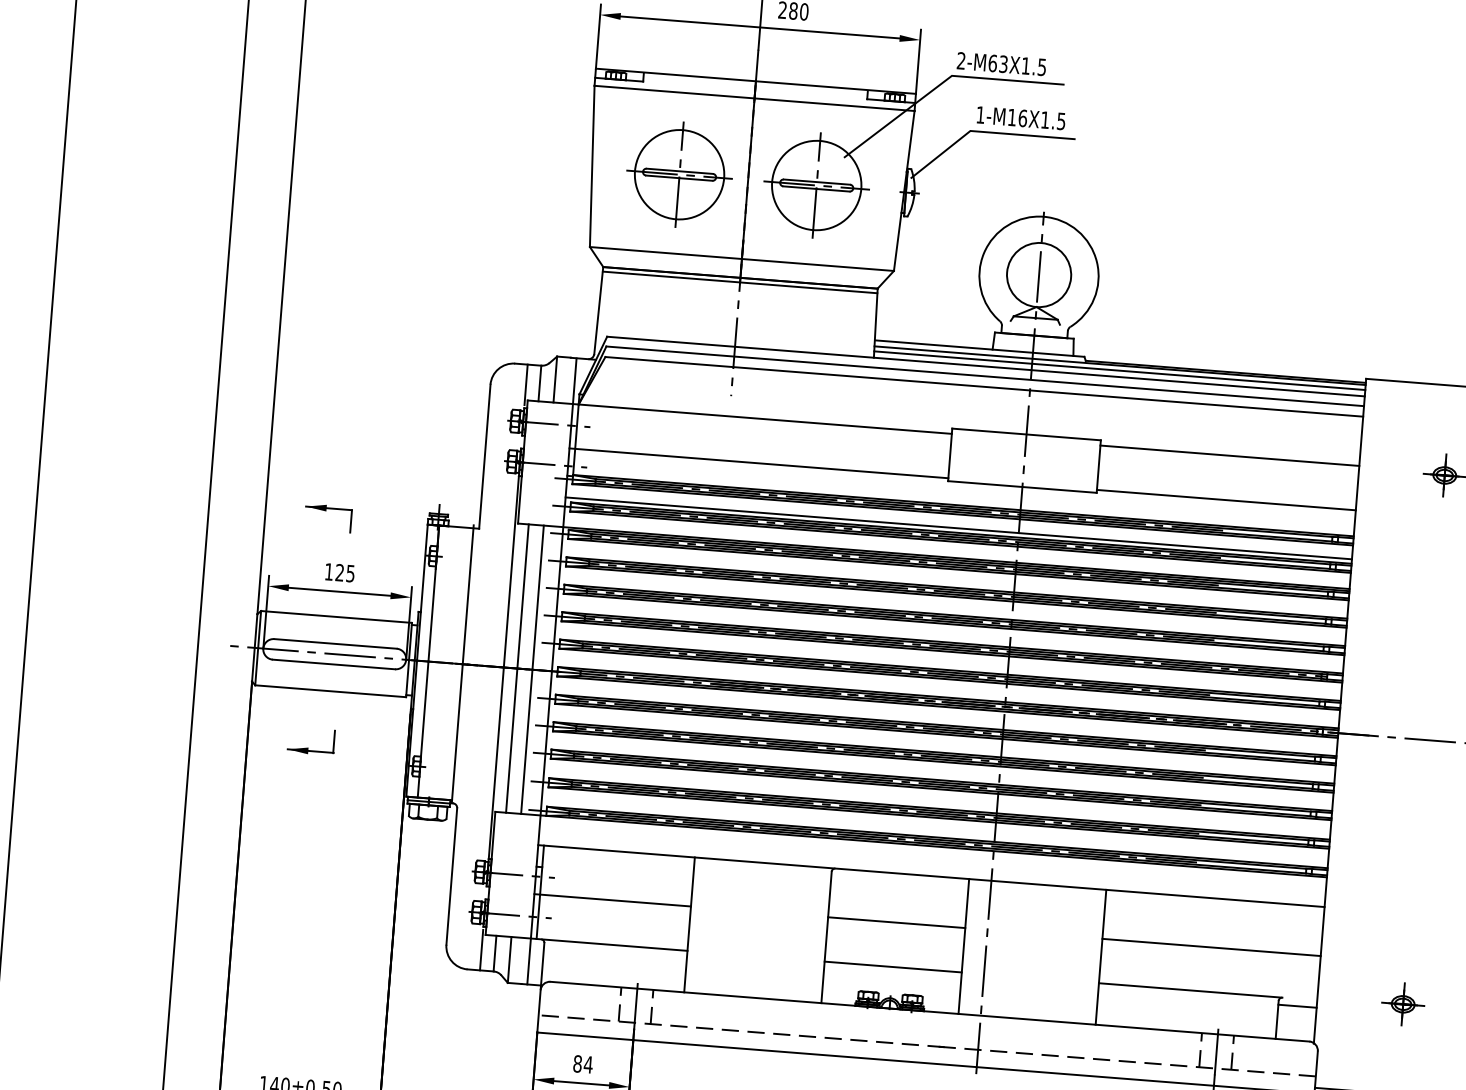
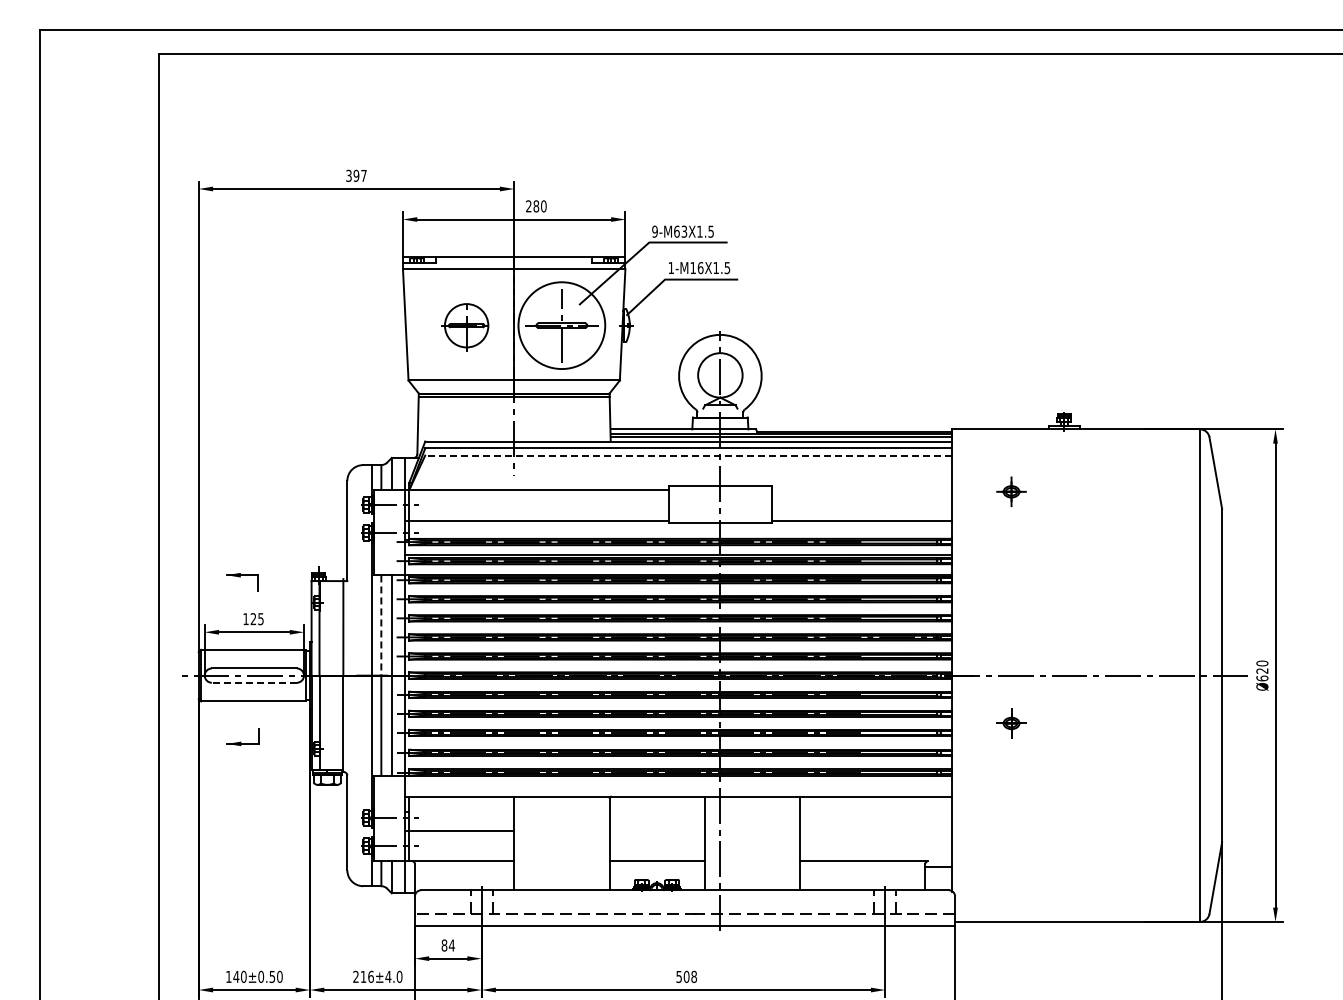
text: (960, 60) -> (654, 231), 2-M63X1.5 -> 9-M63X1.5
part: (679, 174) -> (466, 325), size x0.7
circle: (816, 185) -> (561, 325), size x1.4
line: (984, 386) -> (688, 455), solid -> dashed
line: (1229, 455) -> (861, 489), removed
line: (523, 597) -> (381, 626), solid -> dashed
line: (334, 664) -> (254, 682), solid -> dashed
line: (895, 922) -> (656, 830), removed
line: (1210, 947) -> (875, 830), removed
part: (1403, 1004) -> (1011, 723), moved

